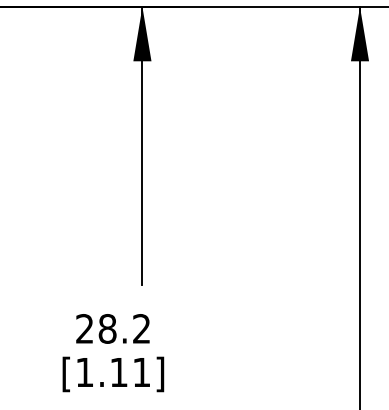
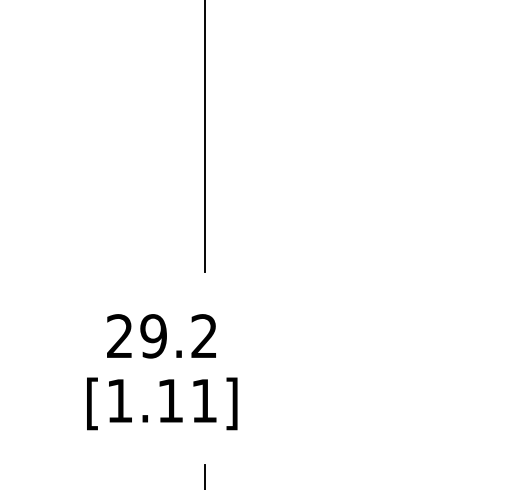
text: (107, 328) -> (153, 335), 28.2 -> 29.2

